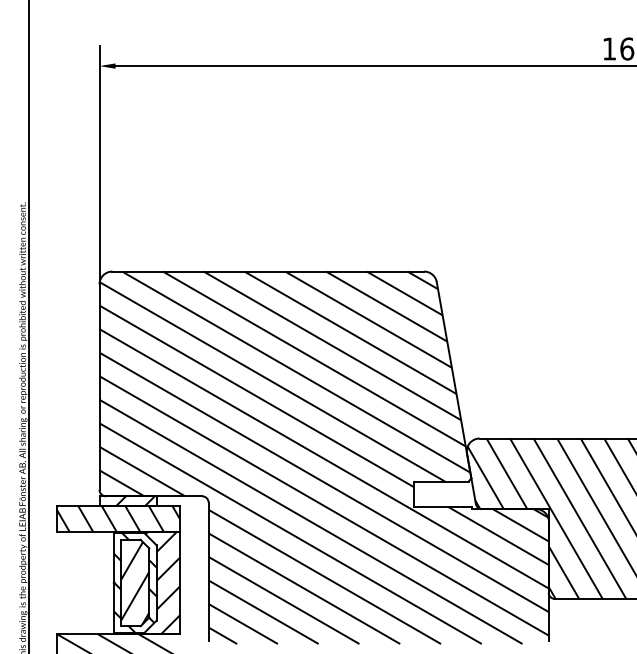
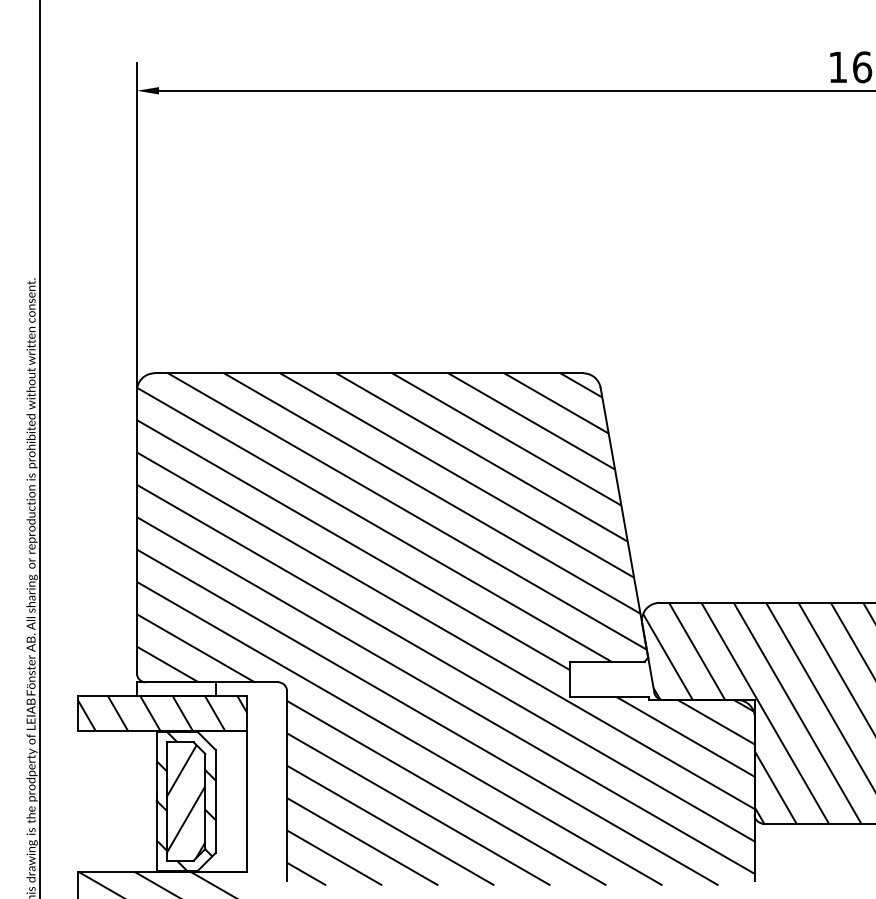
hatch: (135, 500) -> (186, 688), removed
hatch: (148, 582) -> (204, 800), removed

